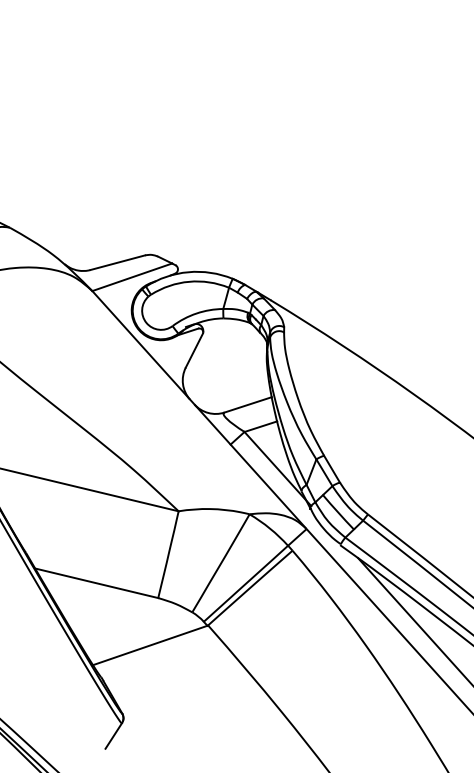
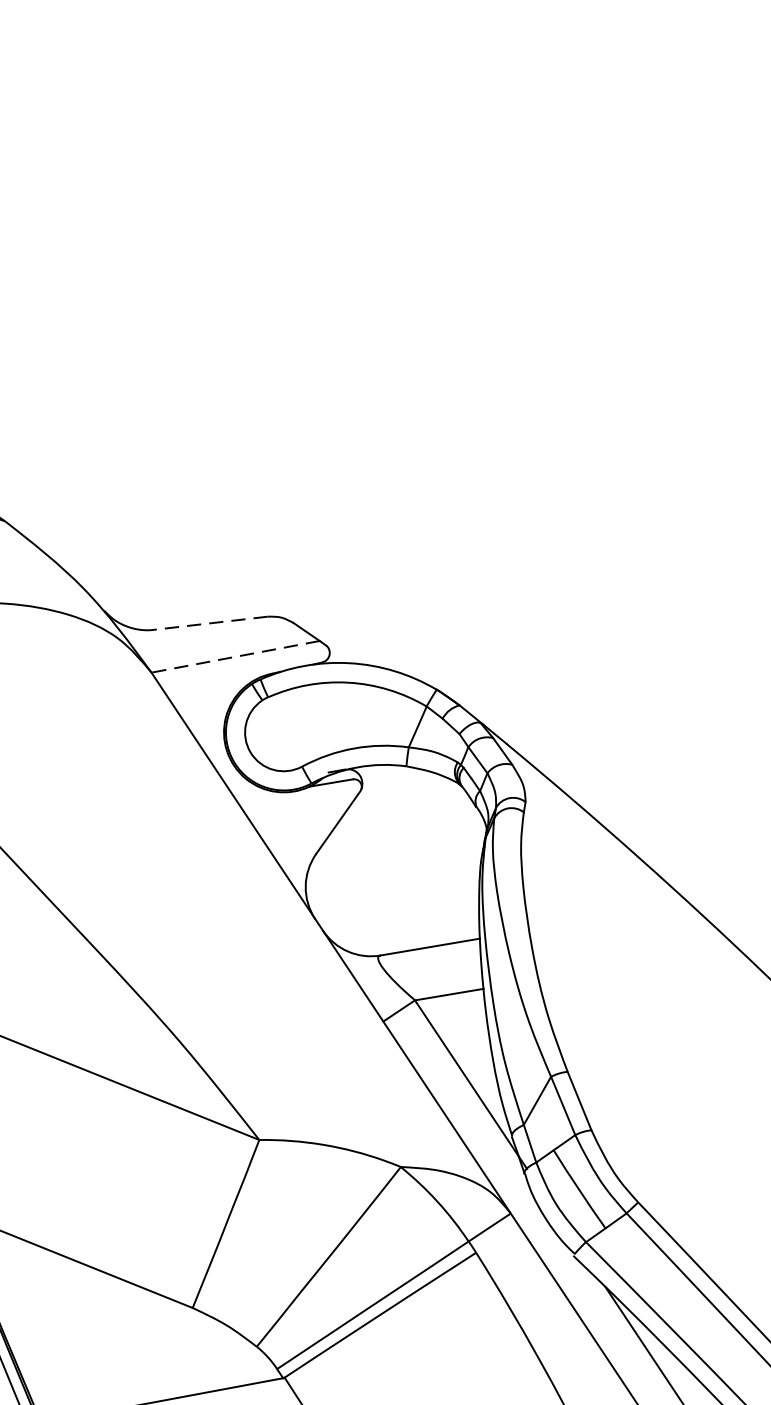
line: (117, 262) -> (210, 622), solid -> dashed
line: (131, 277) -> (234, 656), solid -> dashed

